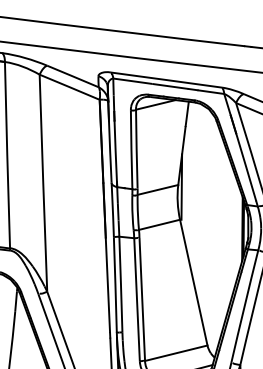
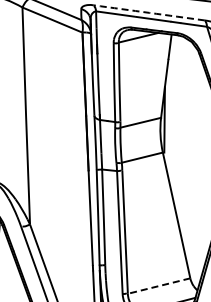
arc: (166, 80) -> (149, 13), solid -> dashed
line: (175, 353) -> (158, 286), solid -> dashed

